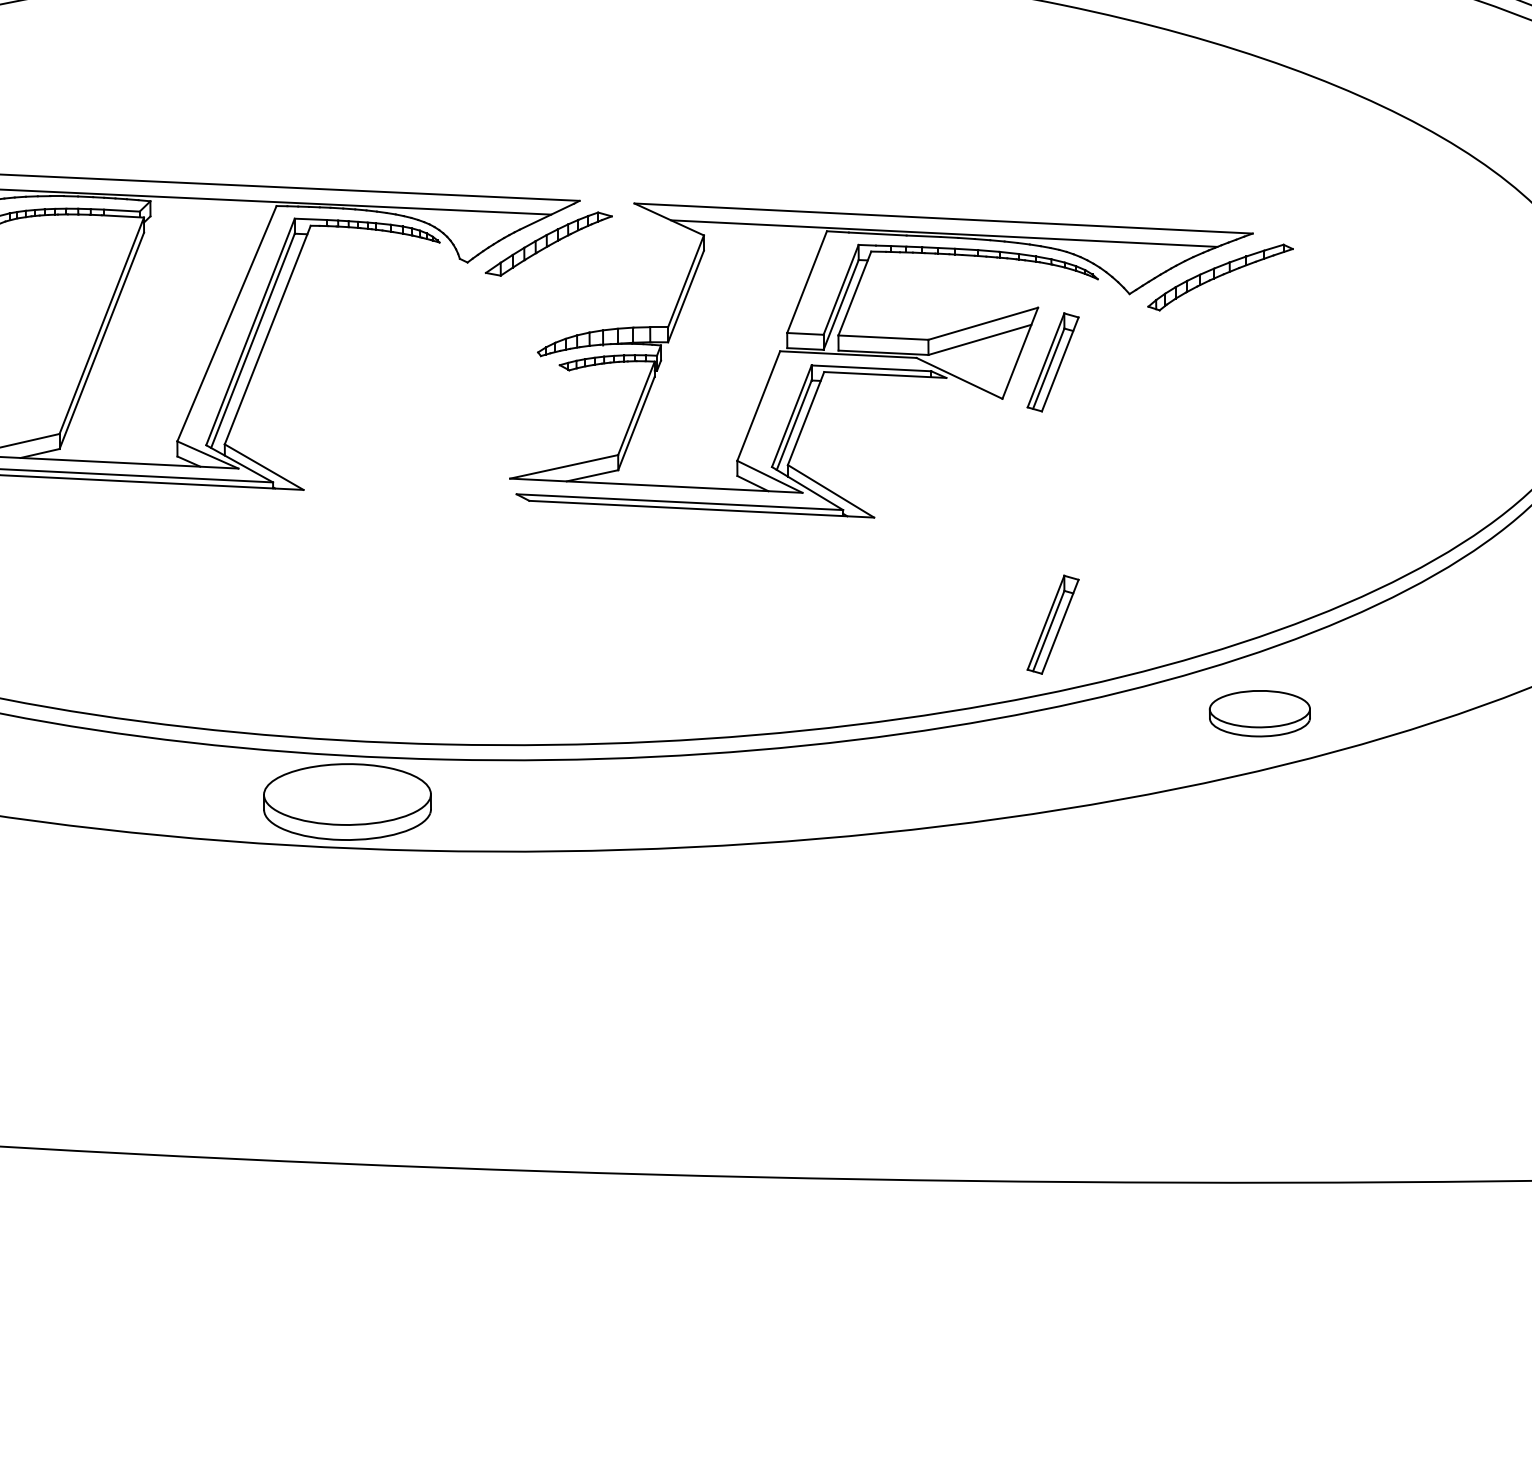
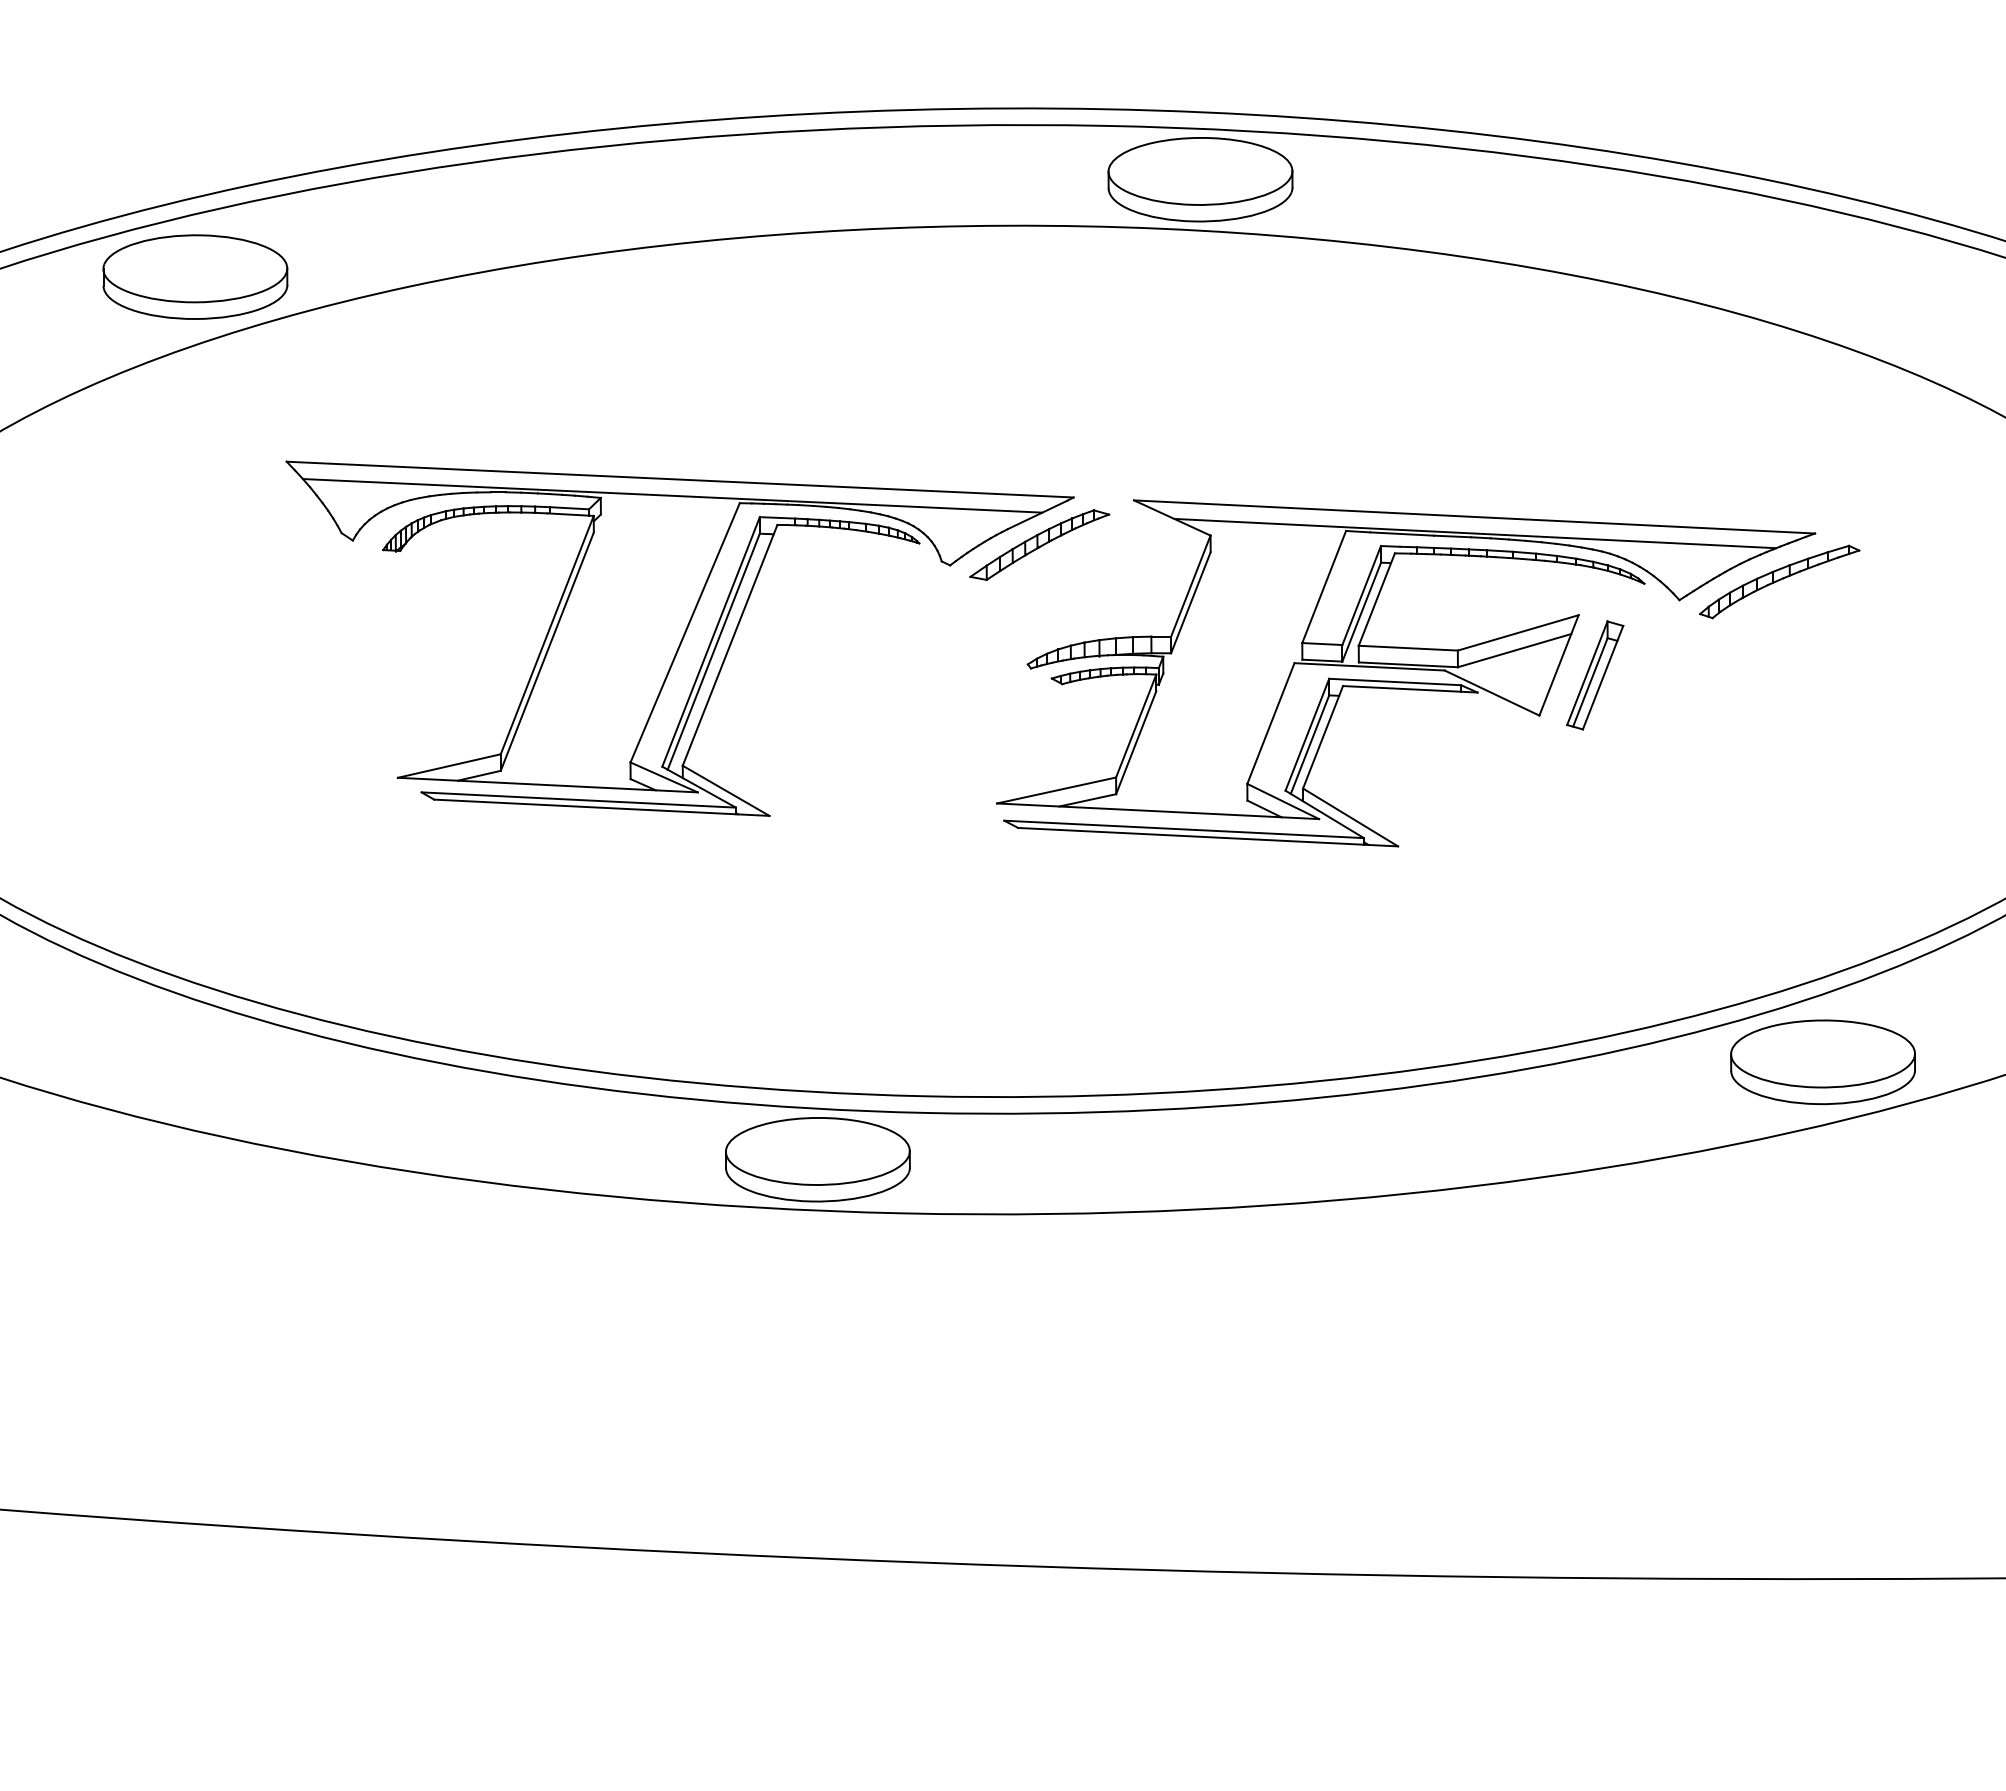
part: (1053, 624) -> (1595, 964), removed
part: (1259, 713) -> (1822, 1062), size x1.67

